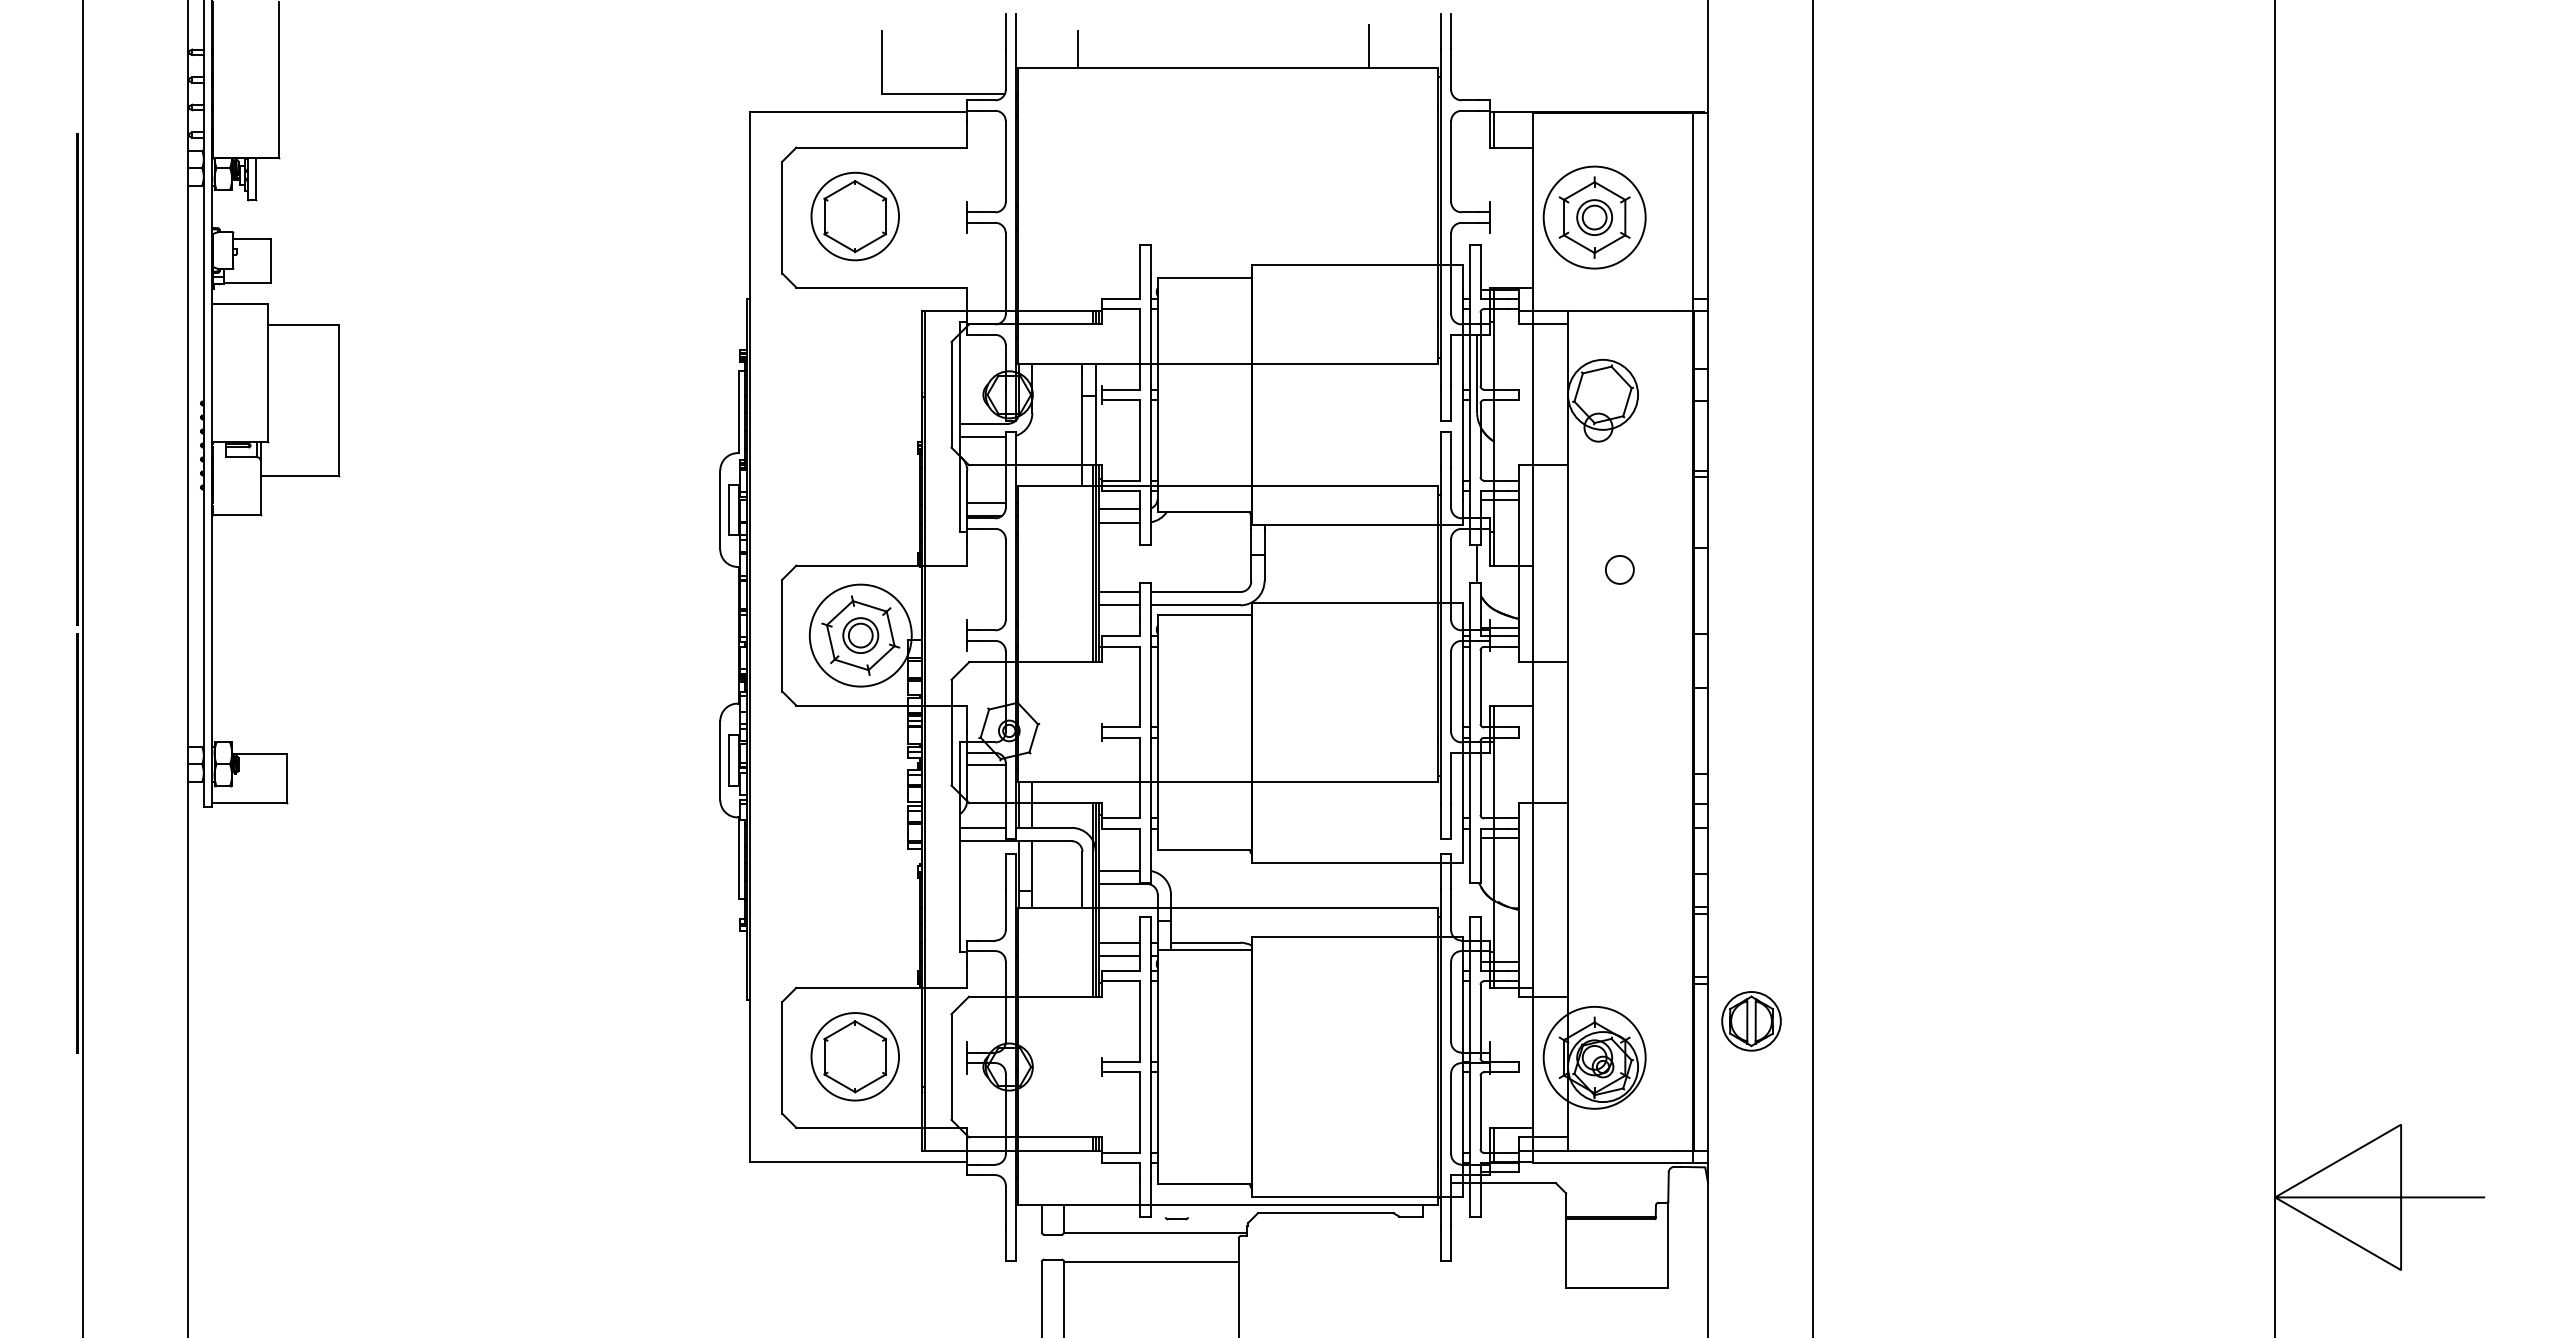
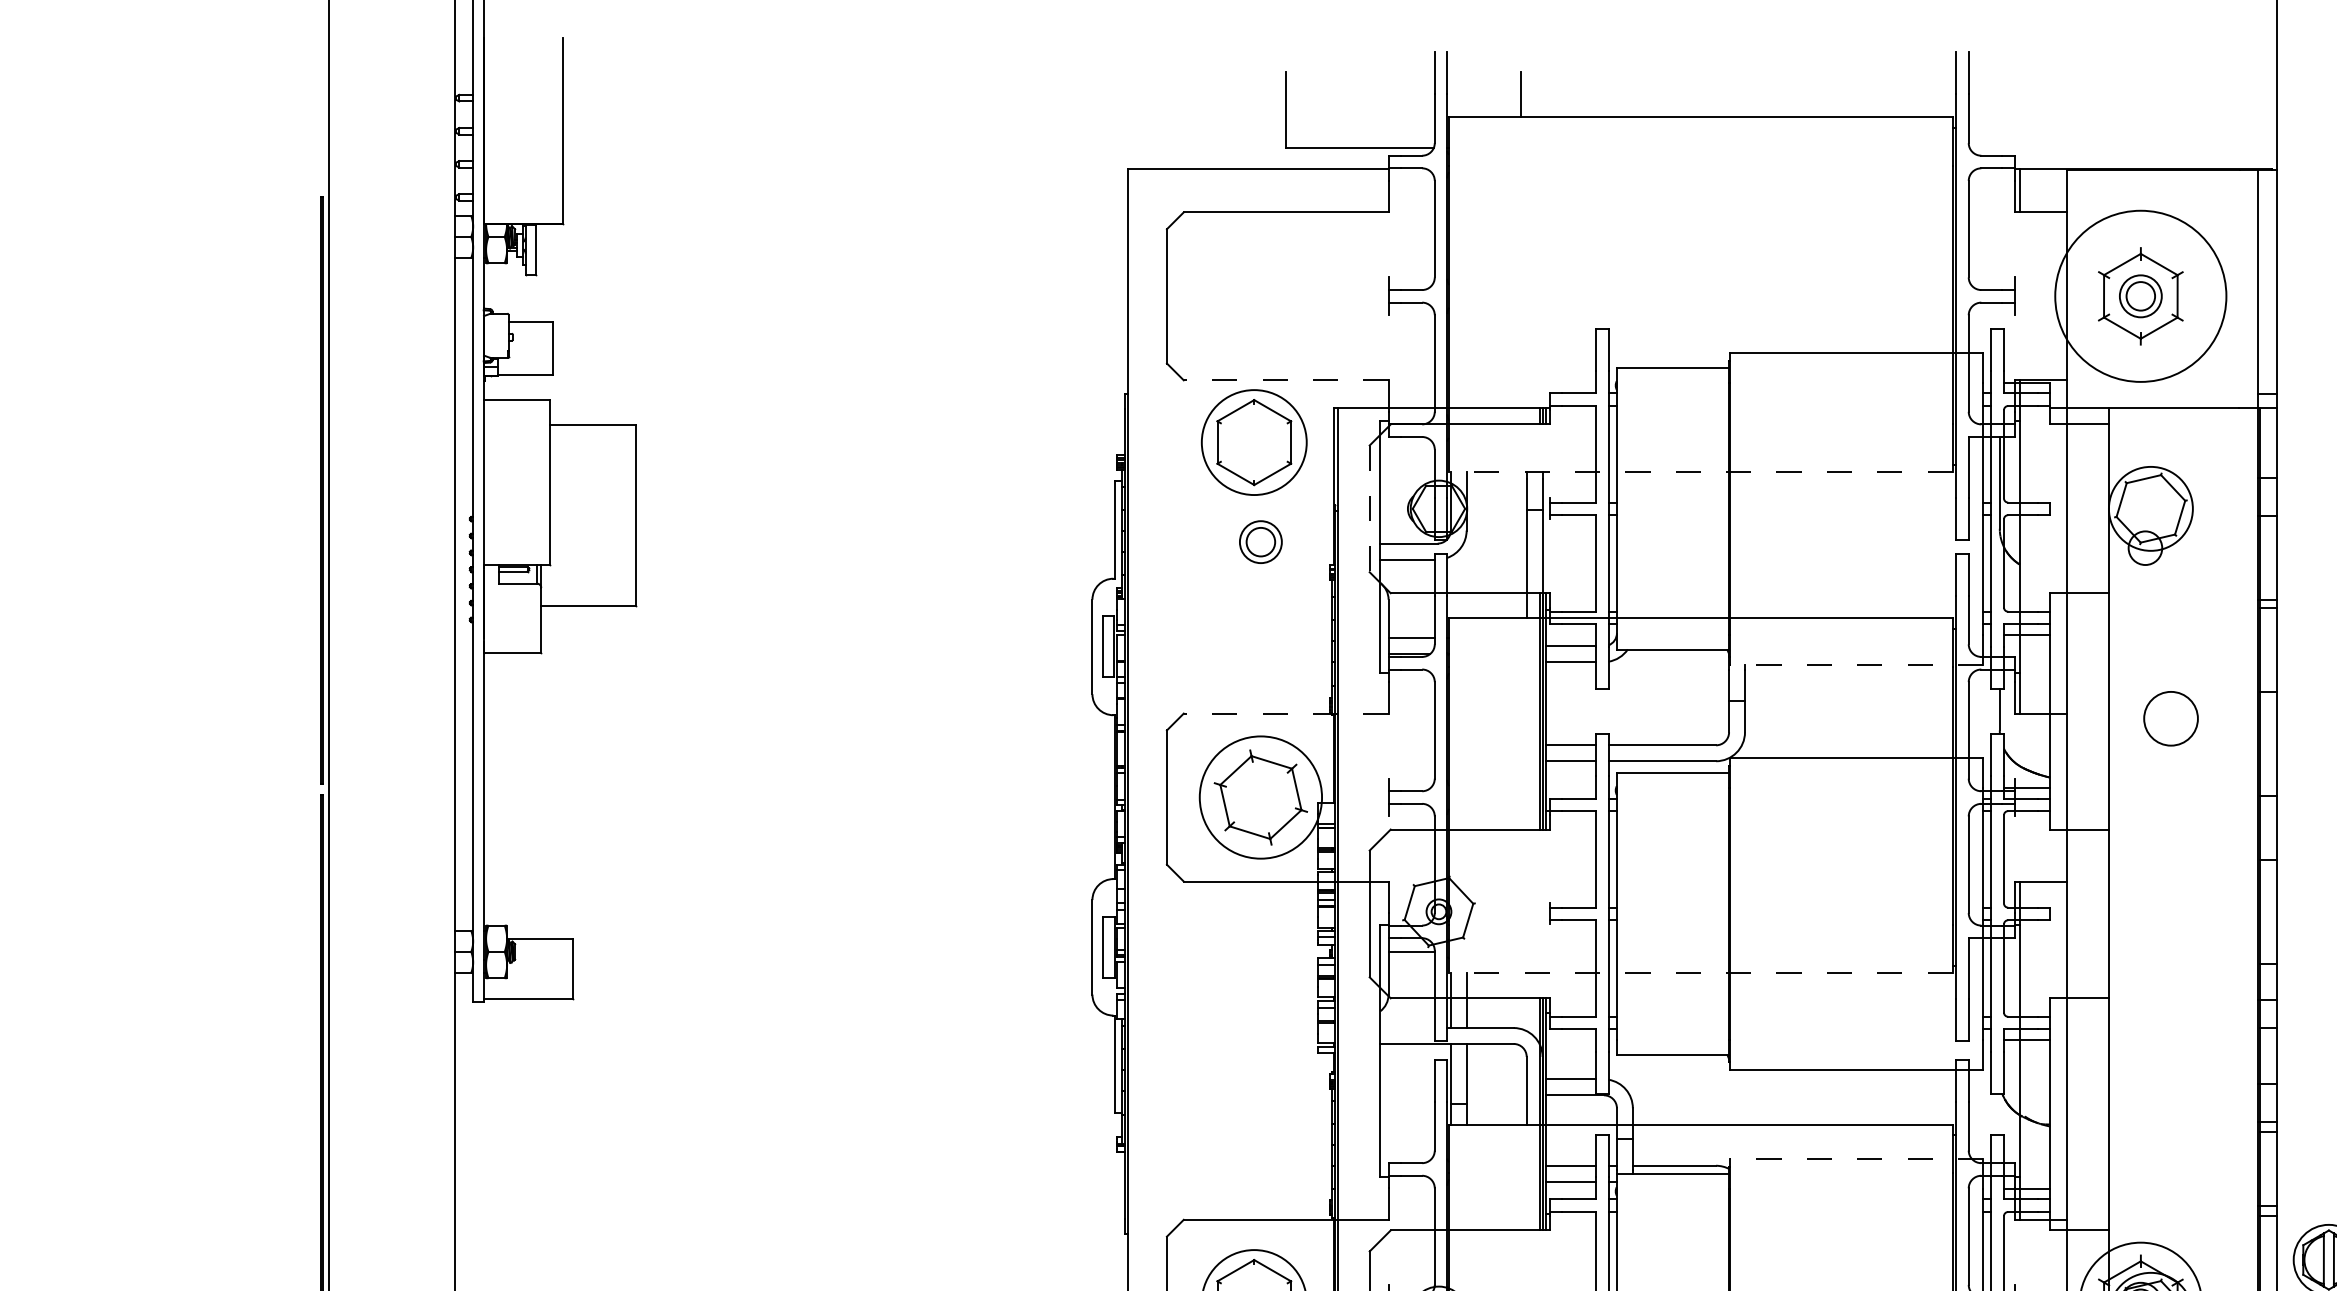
line: (1368, 46) -> (1869, 91), removed
part: (854, 216) -> (1253, 442), moved
circle: (1594, 217) -> (2140, 296), size x1.4
line: (881, 287) -> (1285, 380), solid -> dashed
line: (1227, 364) -> (1700, 472), solid -> dashed
line: (951, 394) -> (1369, 508), solid -> dashed
line: (1357, 524) -> (1856, 664), solid -> dashed
line: (881, 565) -> (1285, 713), solid -> dashed
circle: (1619, 569) -> (2170, 718), size x1.6
part: (860, 635) -> (1260, 542), moved
line: (1227, 782) -> (1700, 973), solid -> dashed
line: (982, 827) -> (1406, 1027), removed
line: (1357, 937) -> (1856, 1159), solid -> dashed

